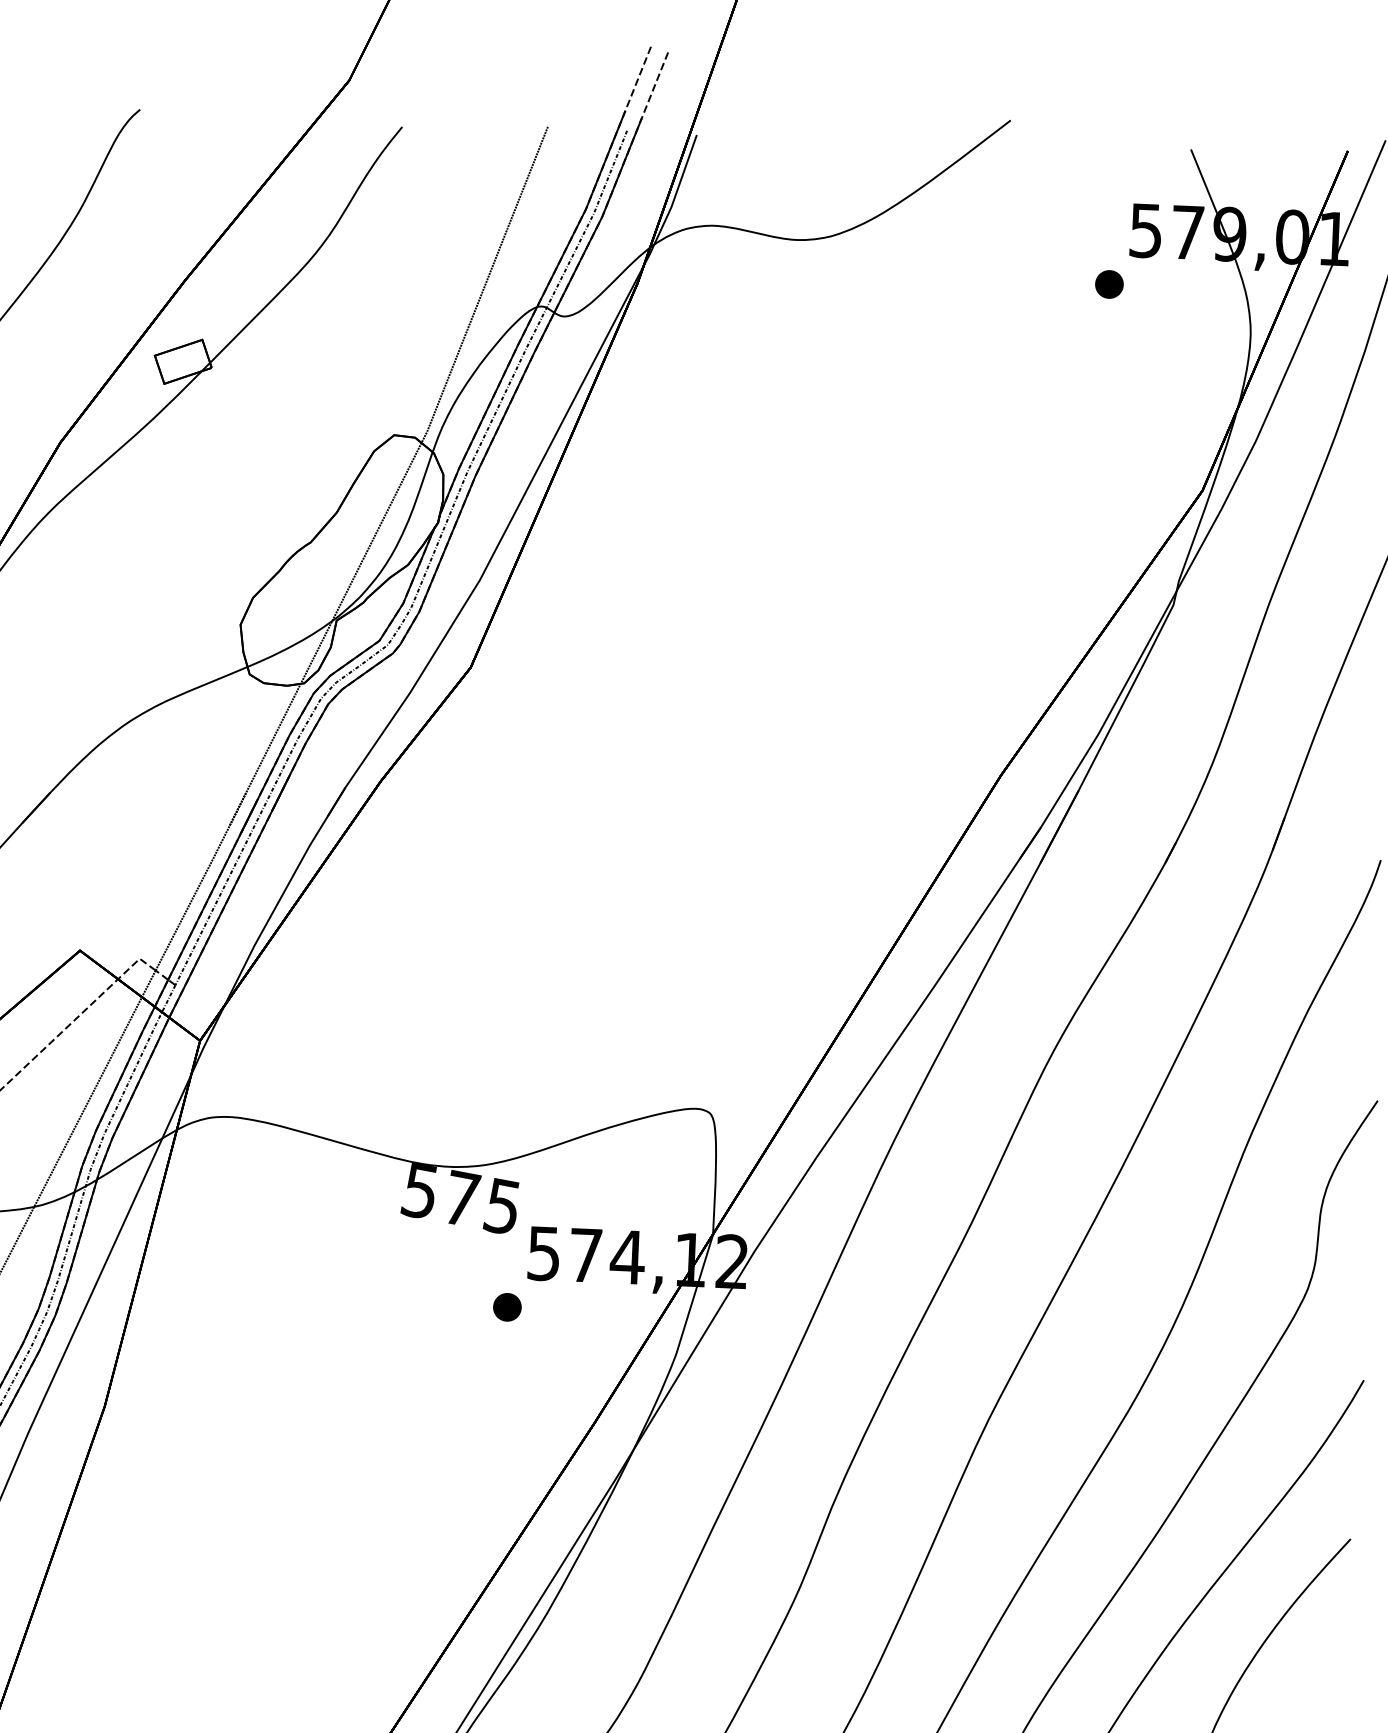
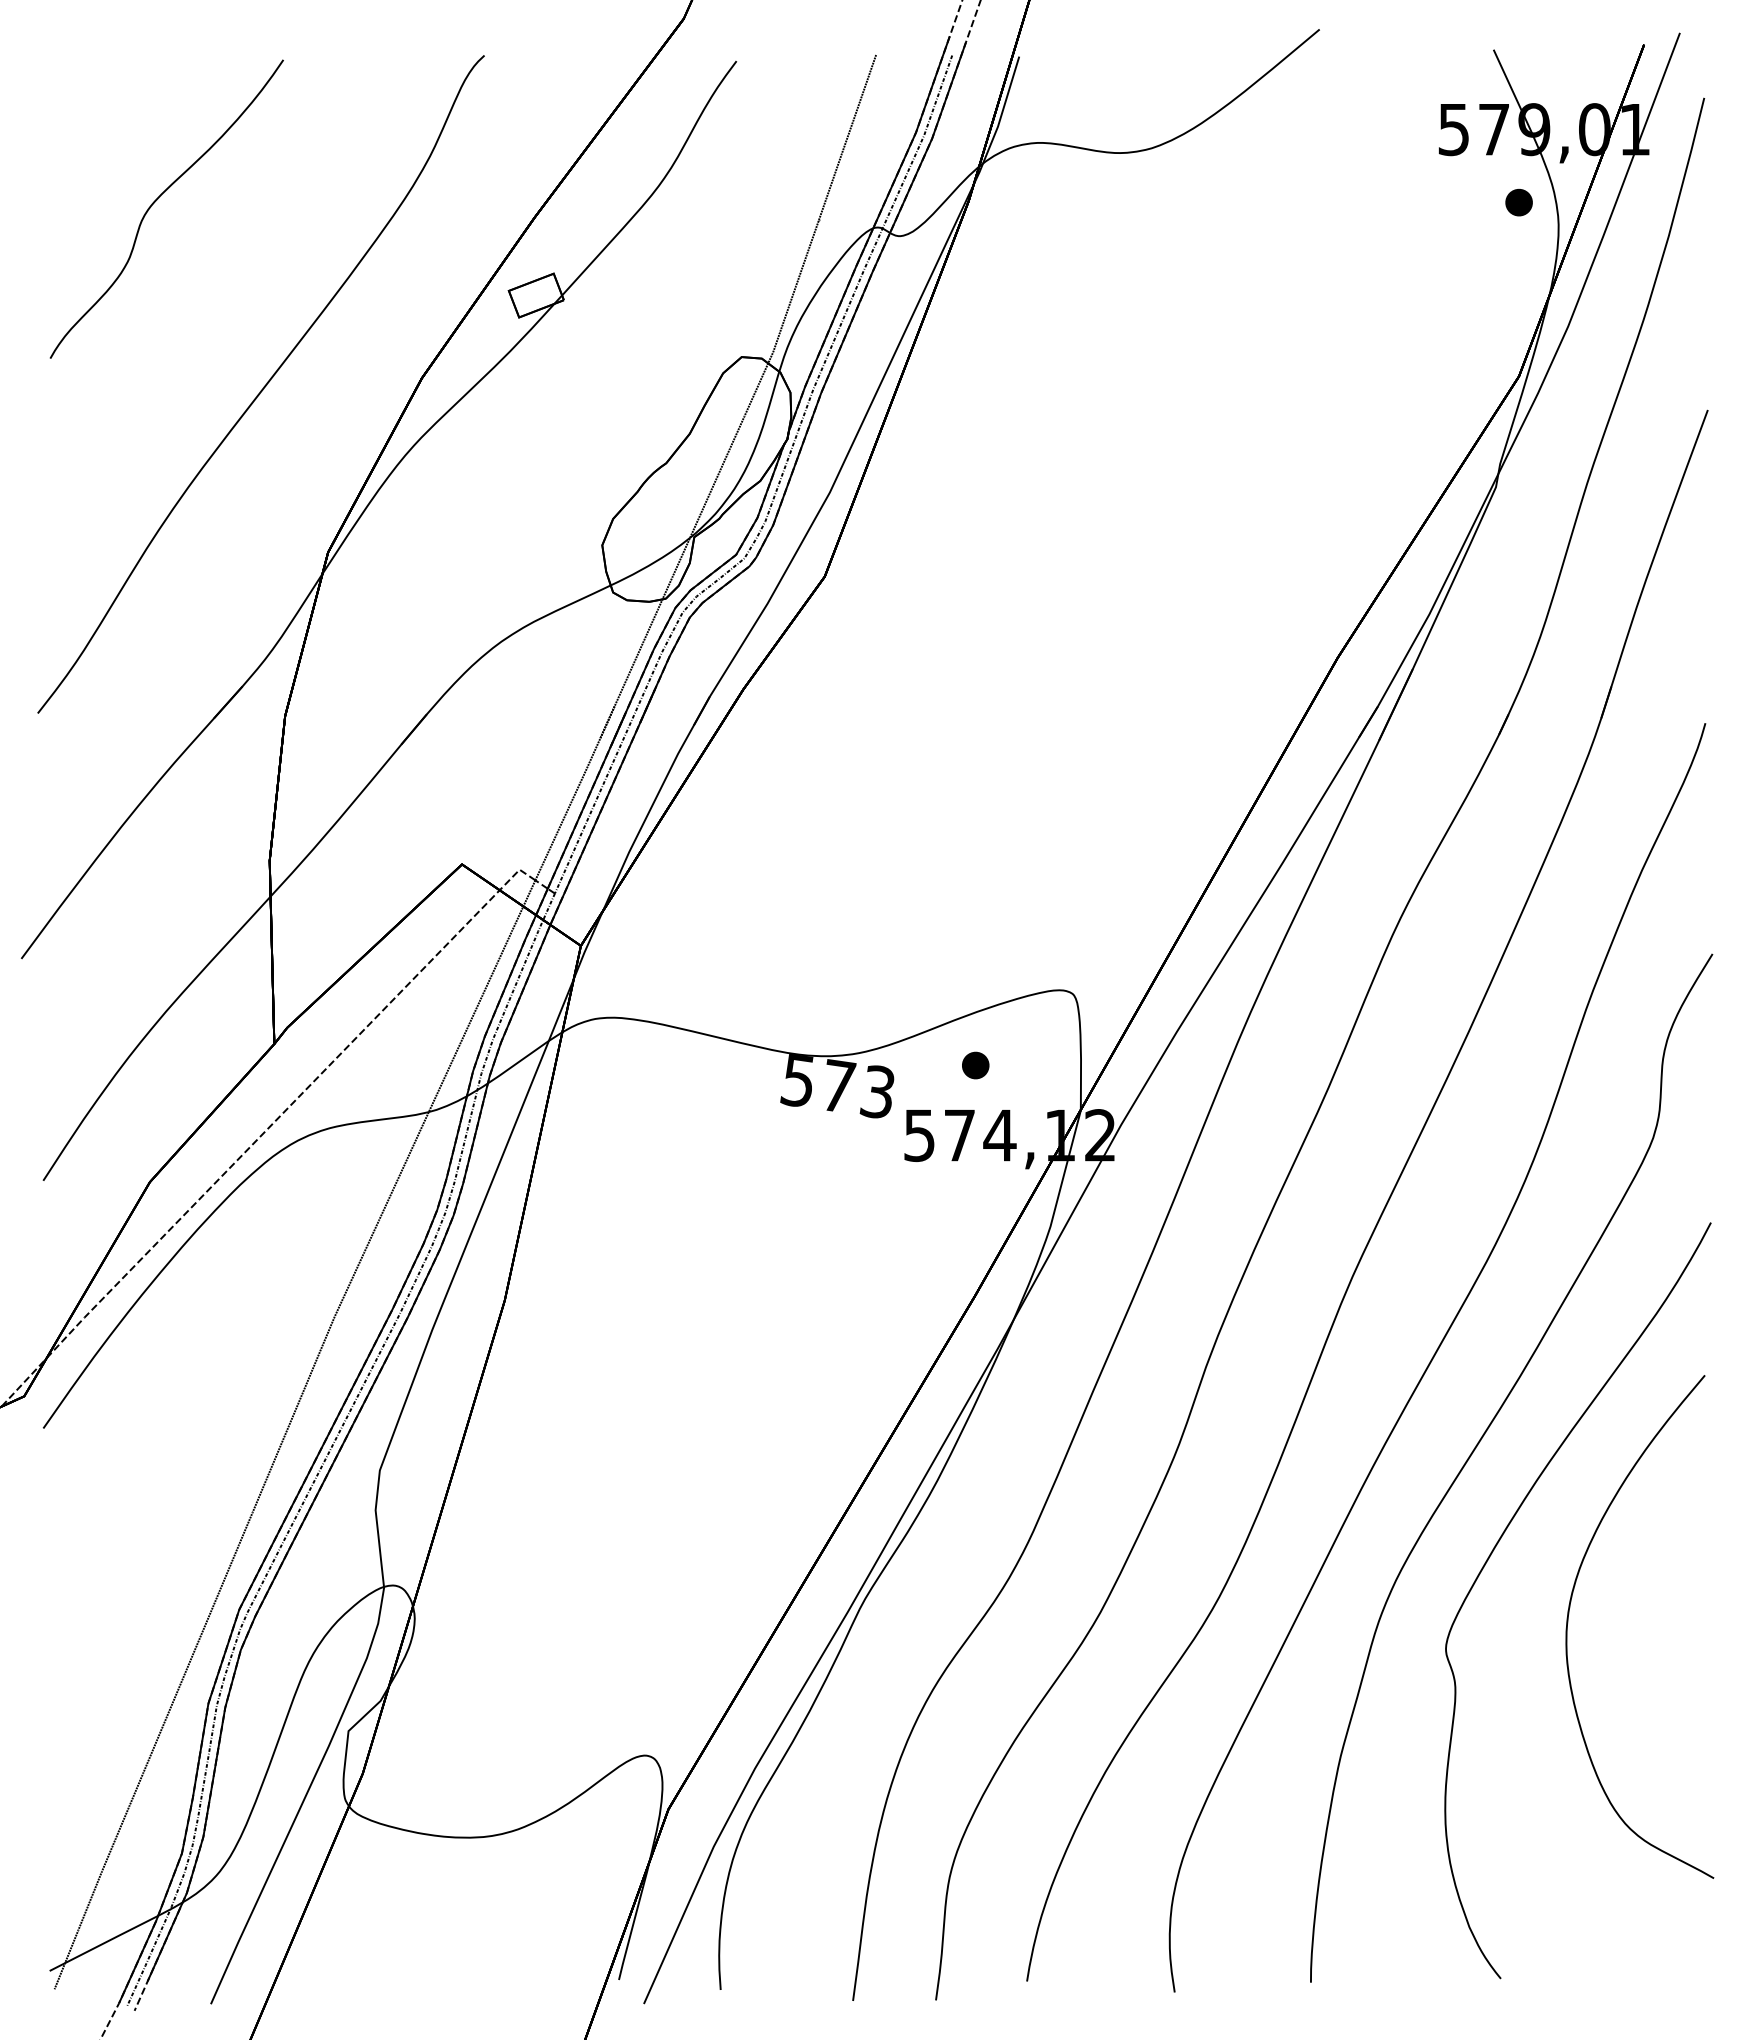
part: (1108, 284) -> (1518, 202), moved
text: (502, 1205) -> (877, 1091), 575 -> 573
part: (507, 1307) -> (975, 1065), moved

